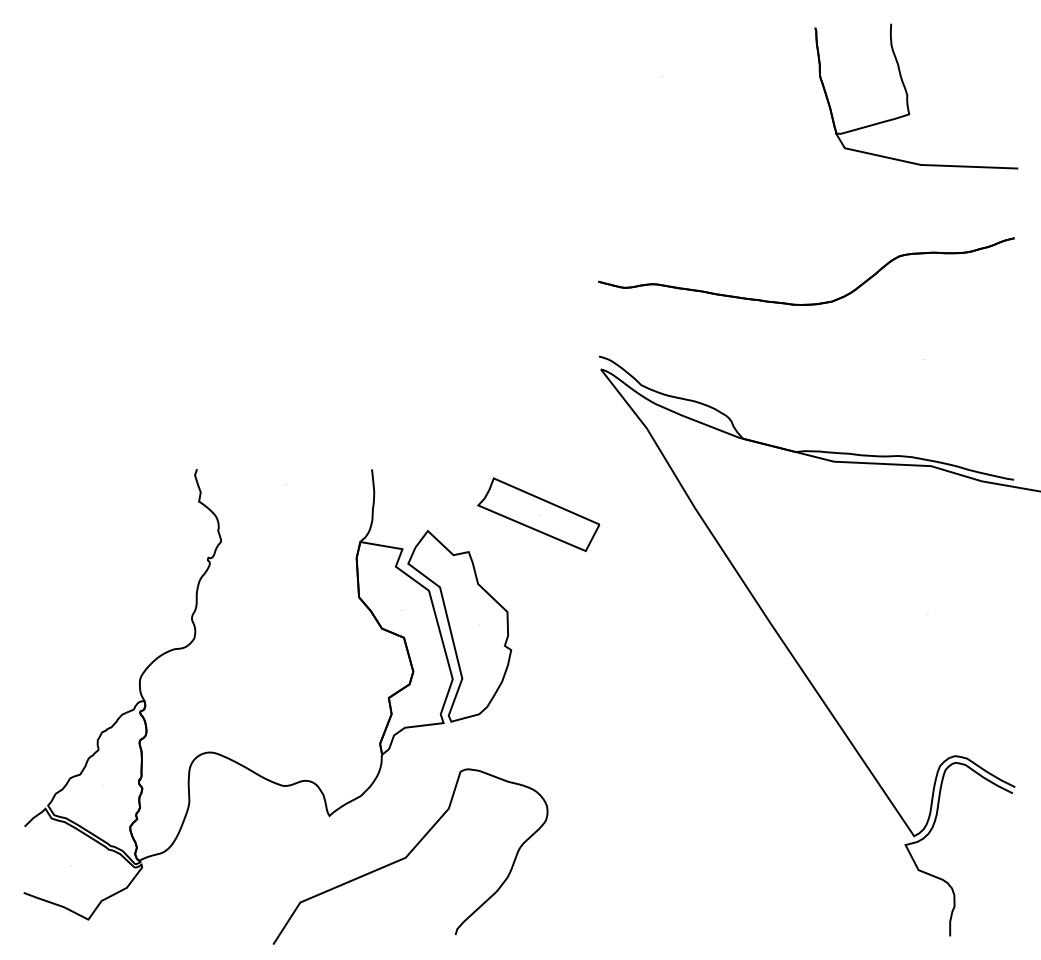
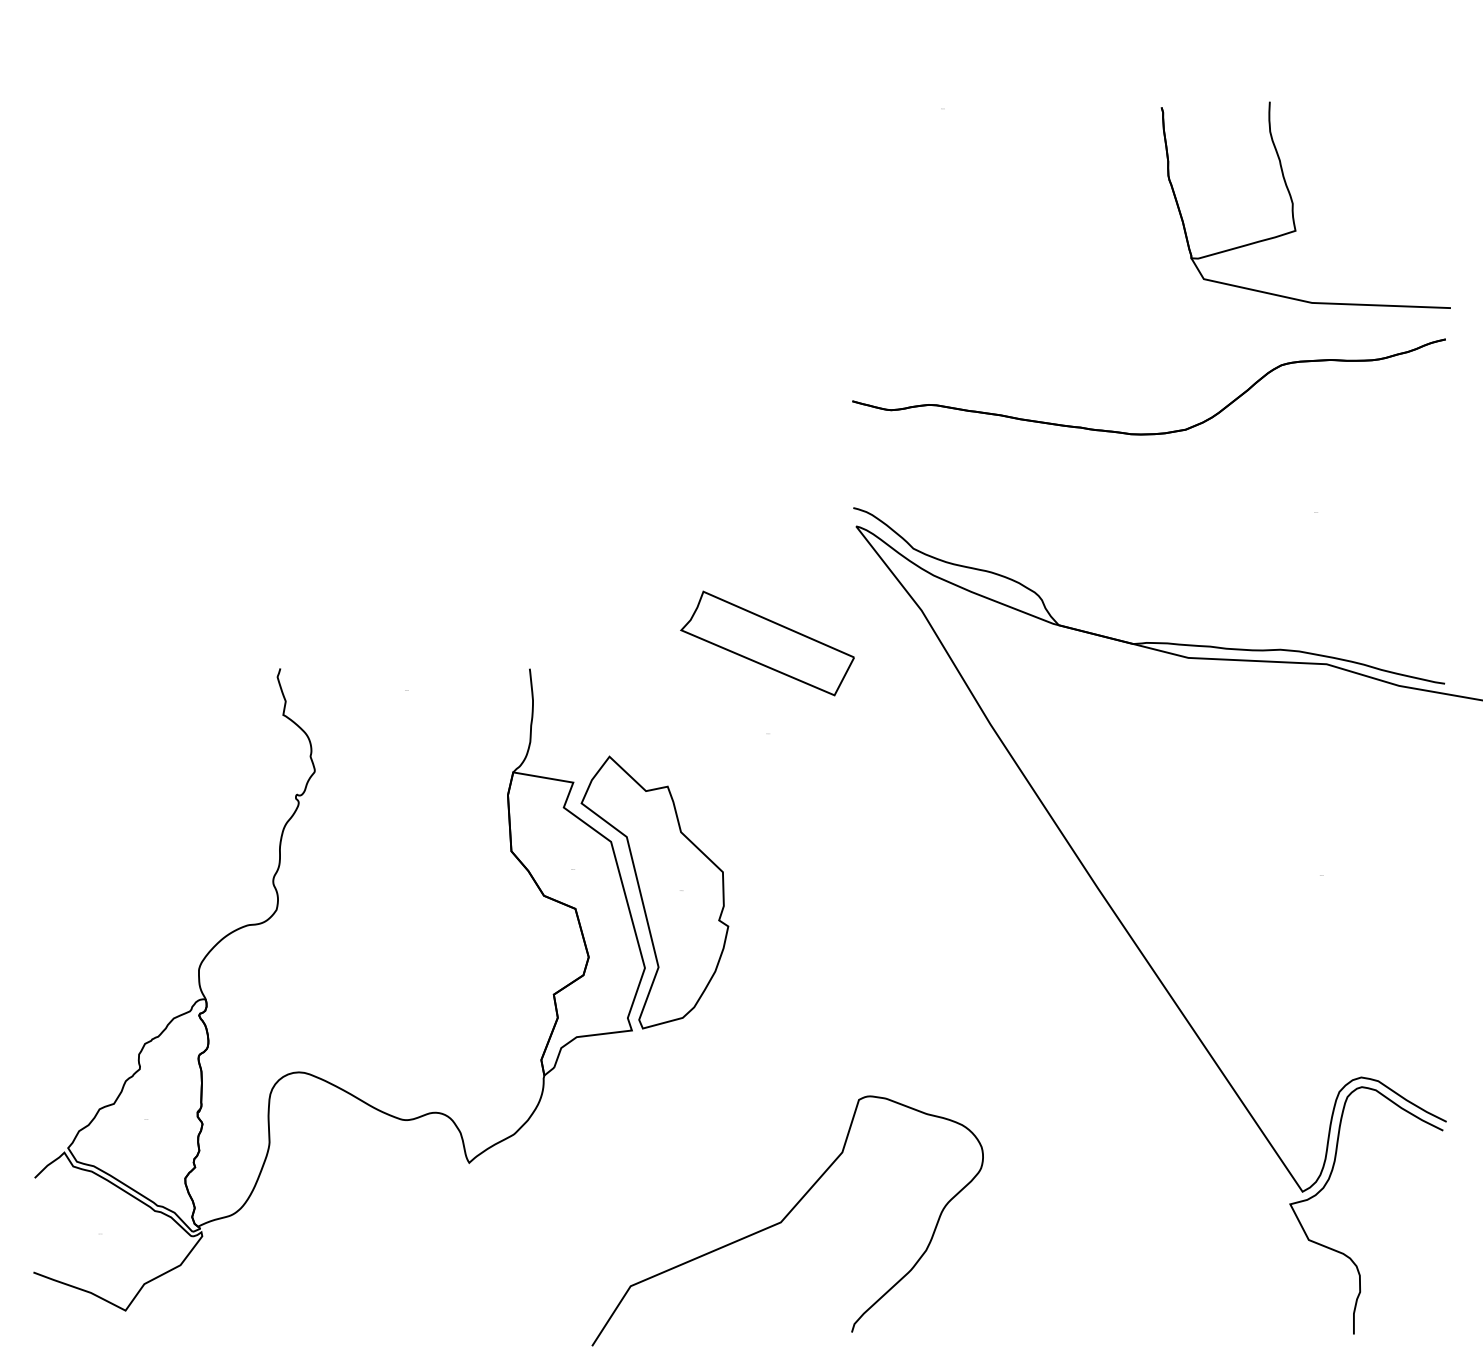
part: (907, 95) -> (1293, 204), moved
part: (538, 514) -> (767, 643), moved
curve: (408, 855) -> (785, 1218), moved

